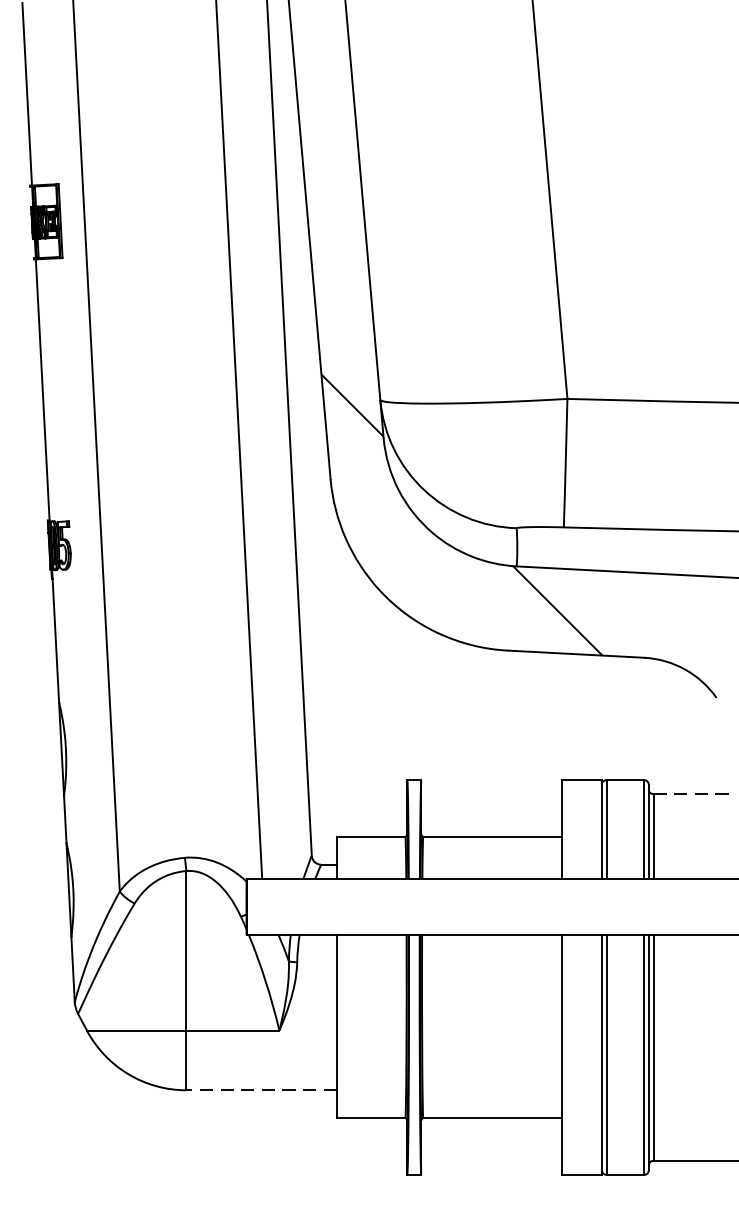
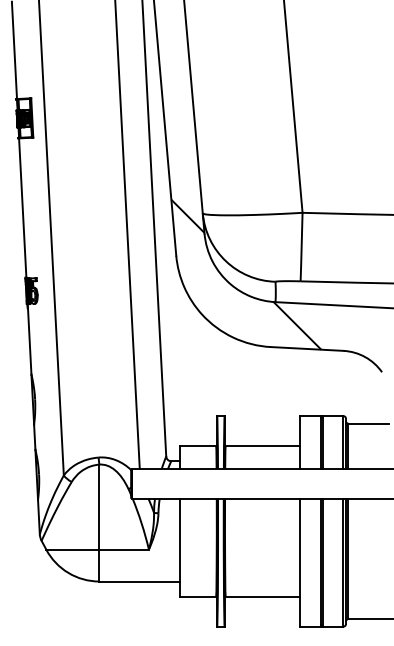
line: (692, 793) -> (369, 423), dashed -> solid
line: (259, 1090) -> (138, 581), dashed -> solid

